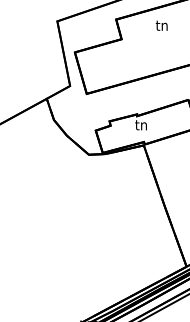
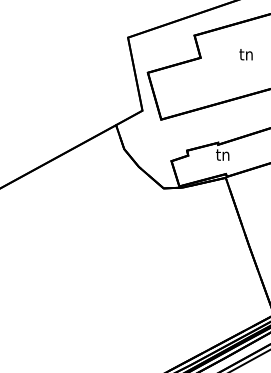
text: (161, 25) -> (245, 54), moved

